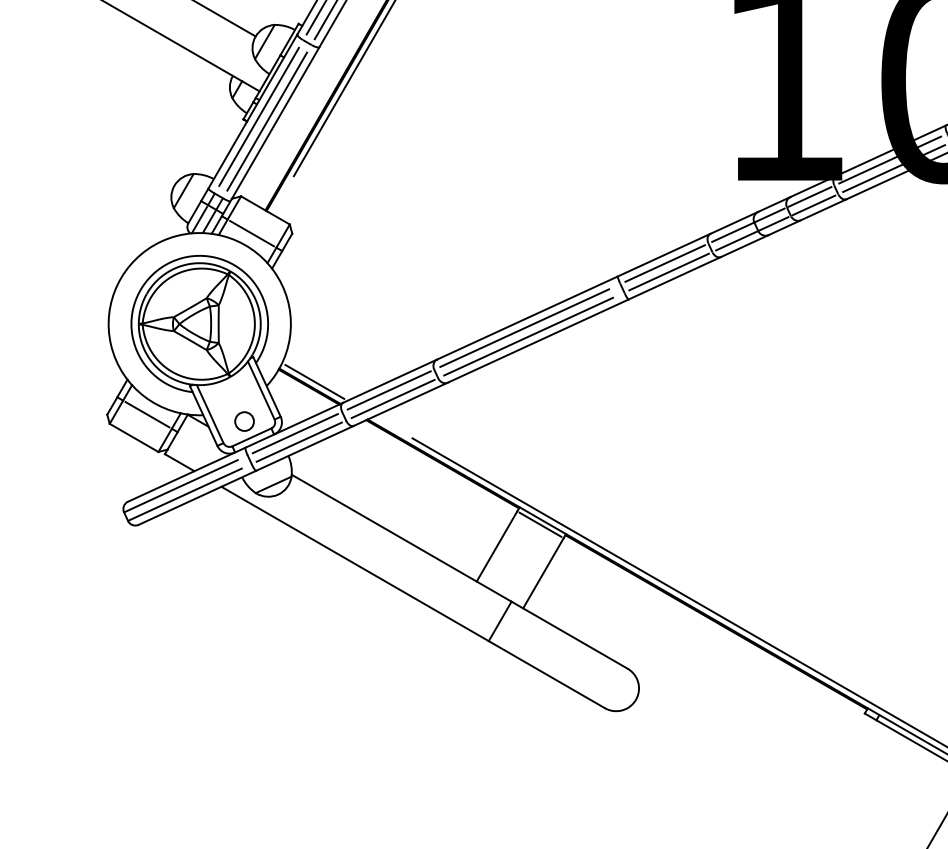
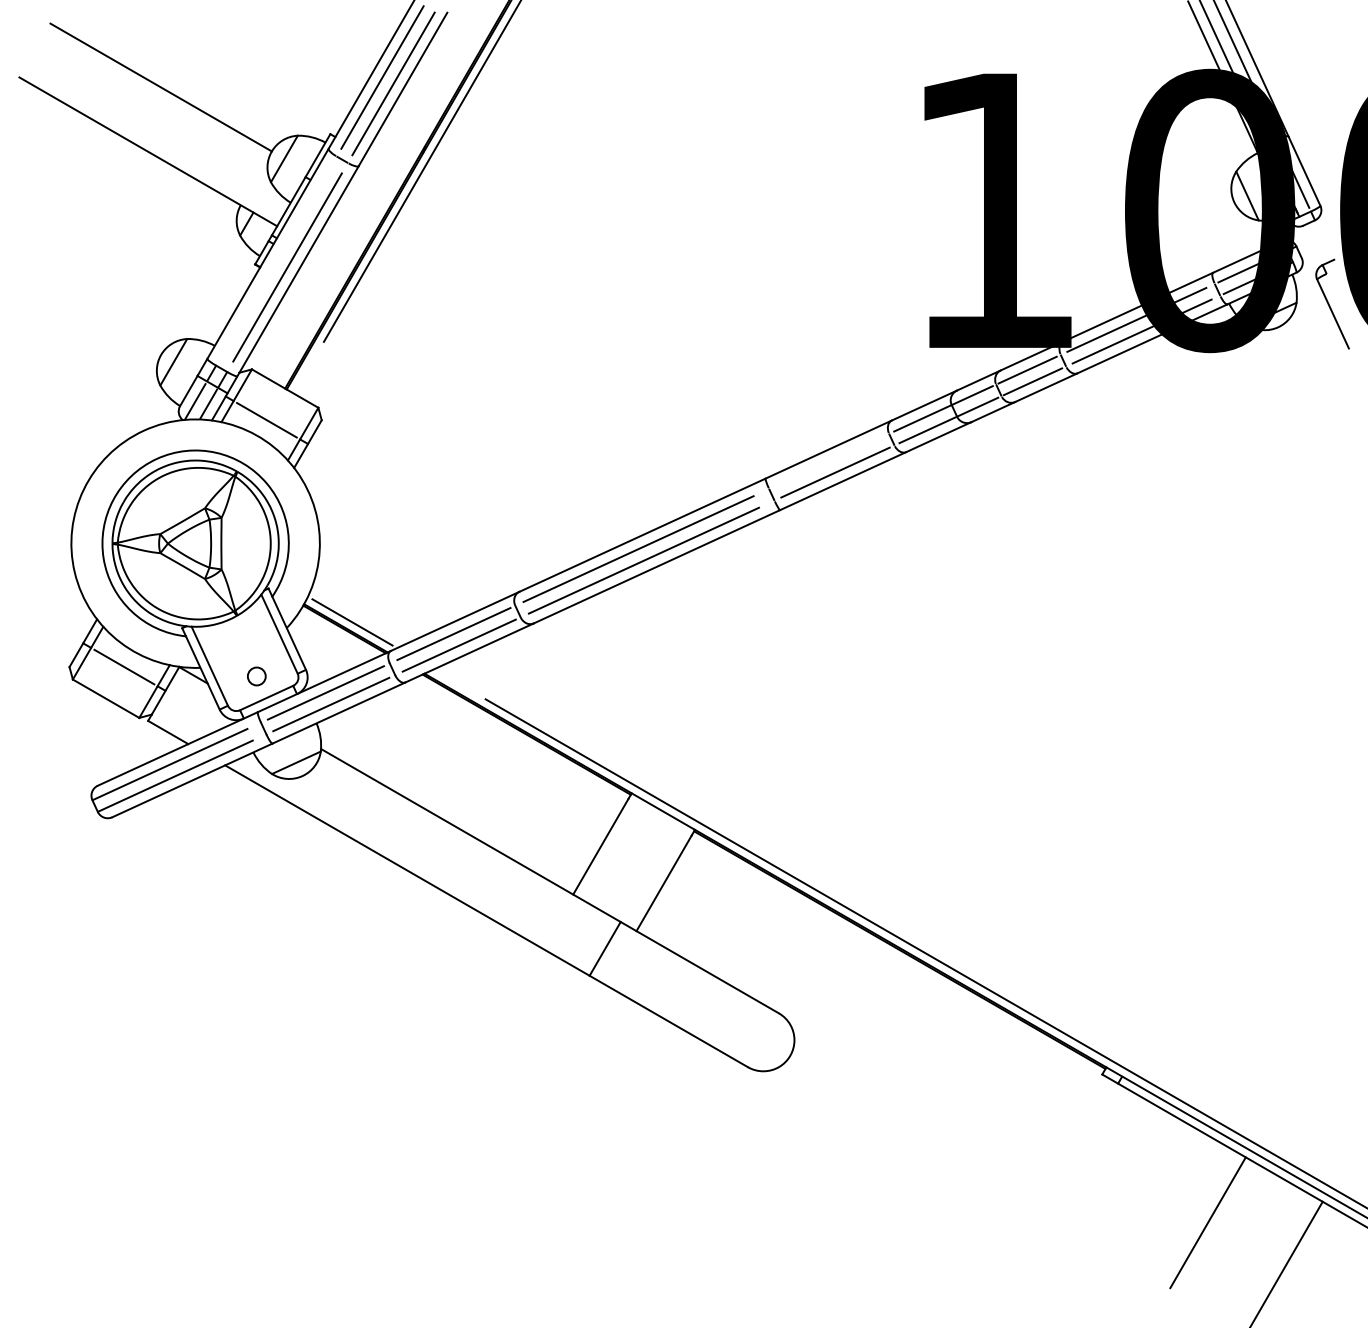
line: (259, 117) -> (276, 261), removed
line: (664, 263) -> (829, 460), removed
circle: (244, 421) -> (256, 676), size x0.7
line: (540, 524) -> (659, 816), removed

